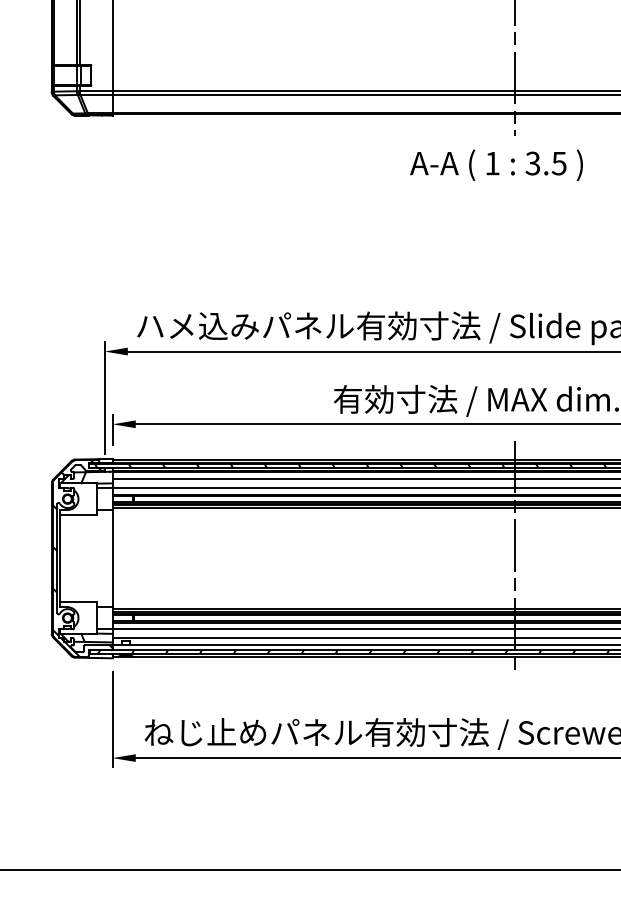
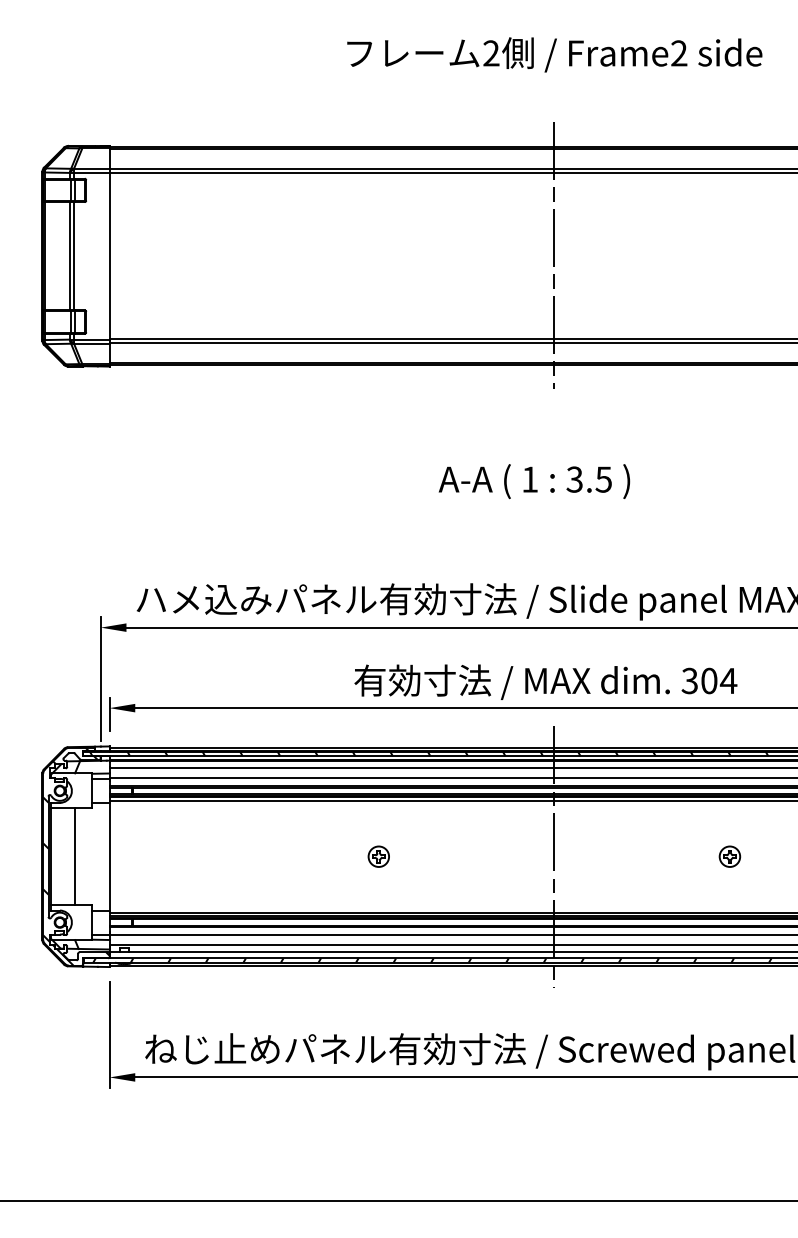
text: (496, 165) -> (534, 481), moved
line: (80, 558) -> (74, 856), added
part: (355, 558) -> (378, 856), added

